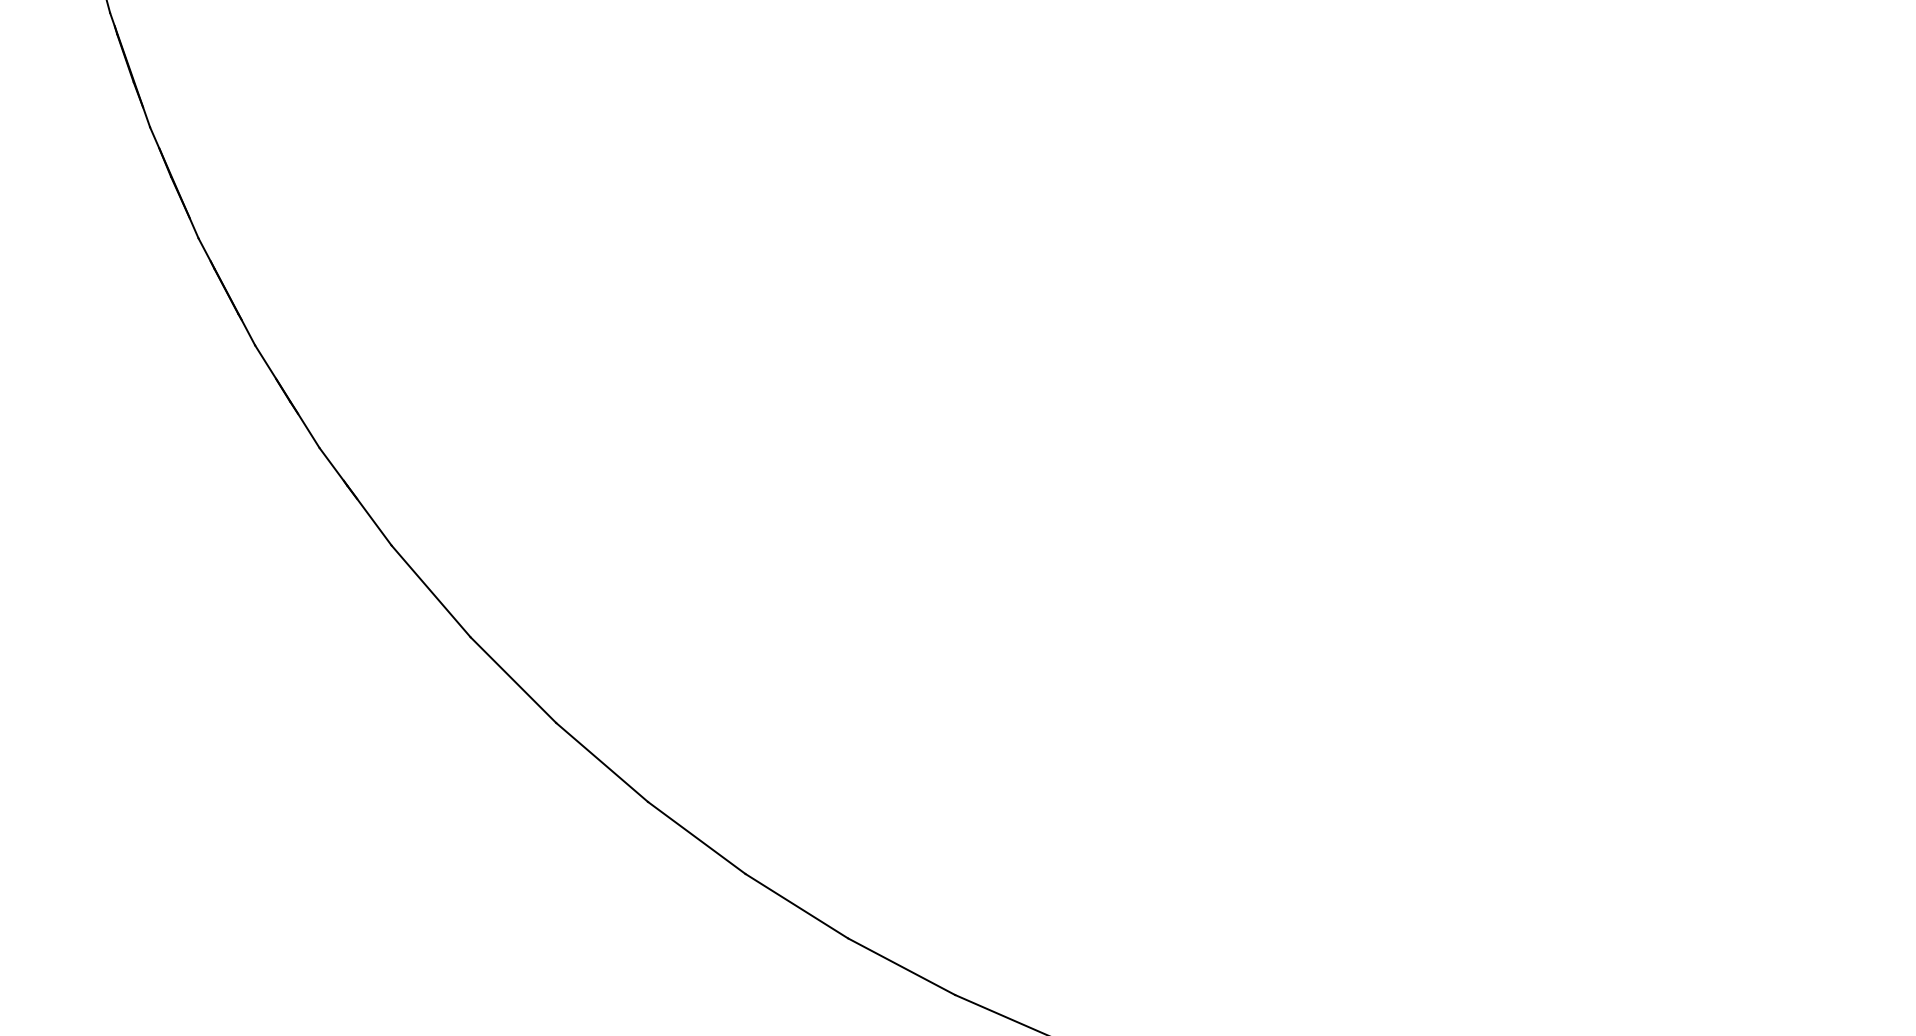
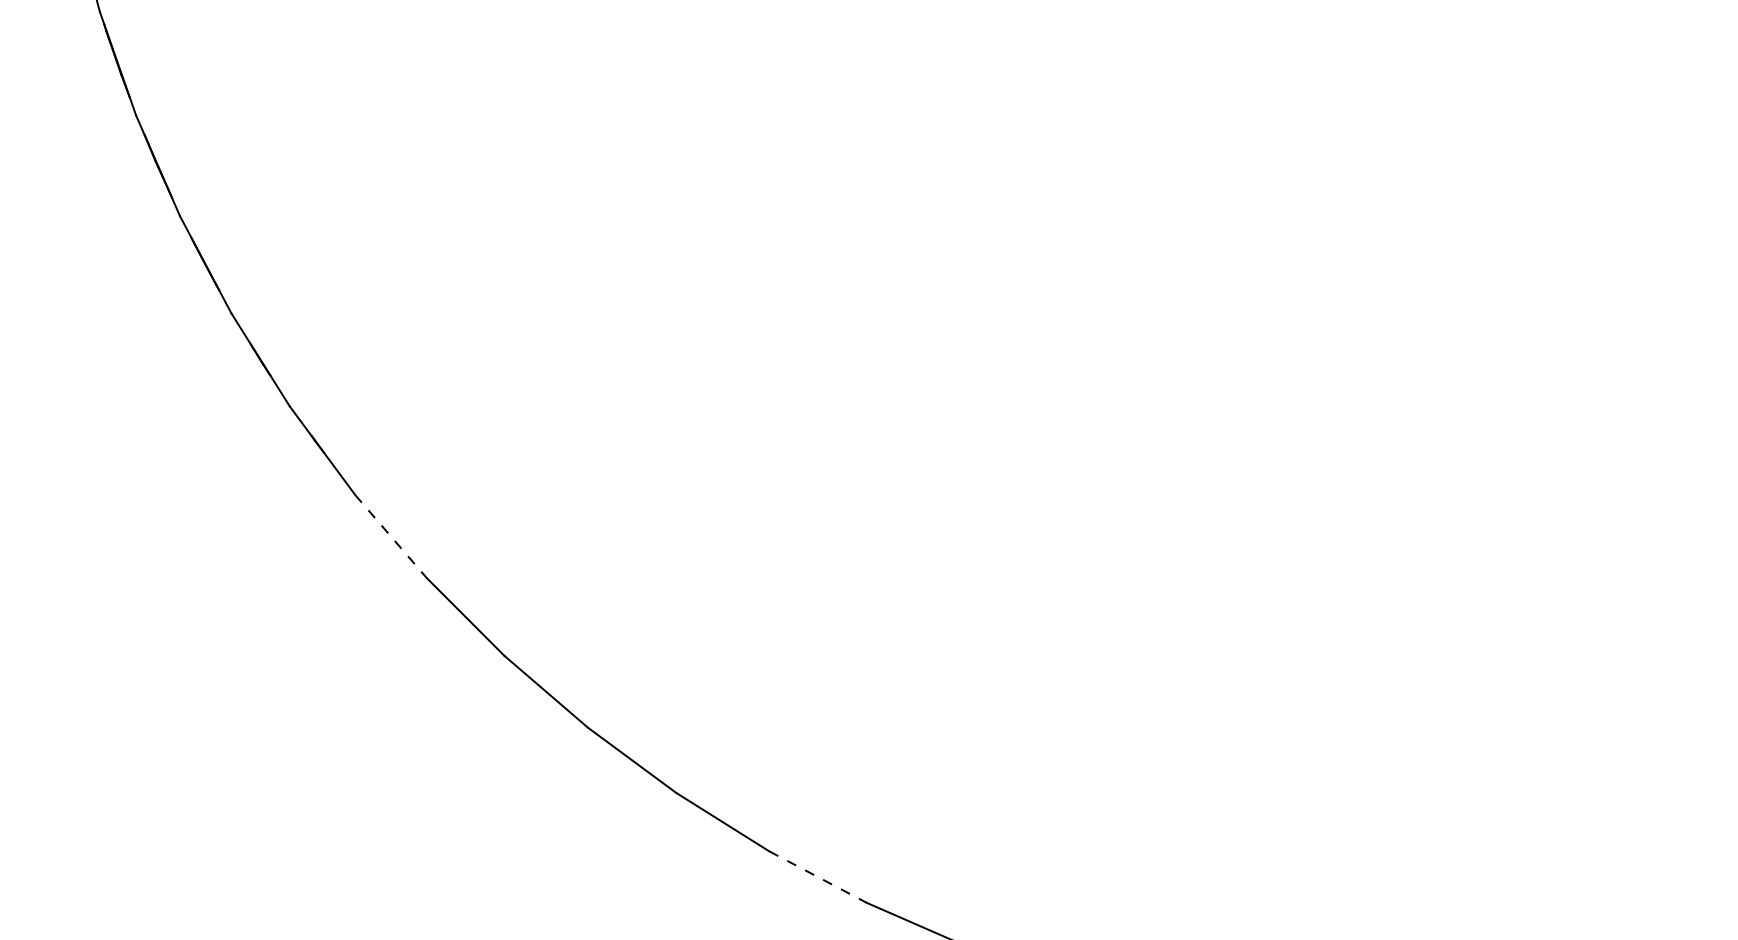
line: (431, 591) -> (391, 536), solid -> dashed
line: (901, 966) -> (817, 876), solid -> dashed

